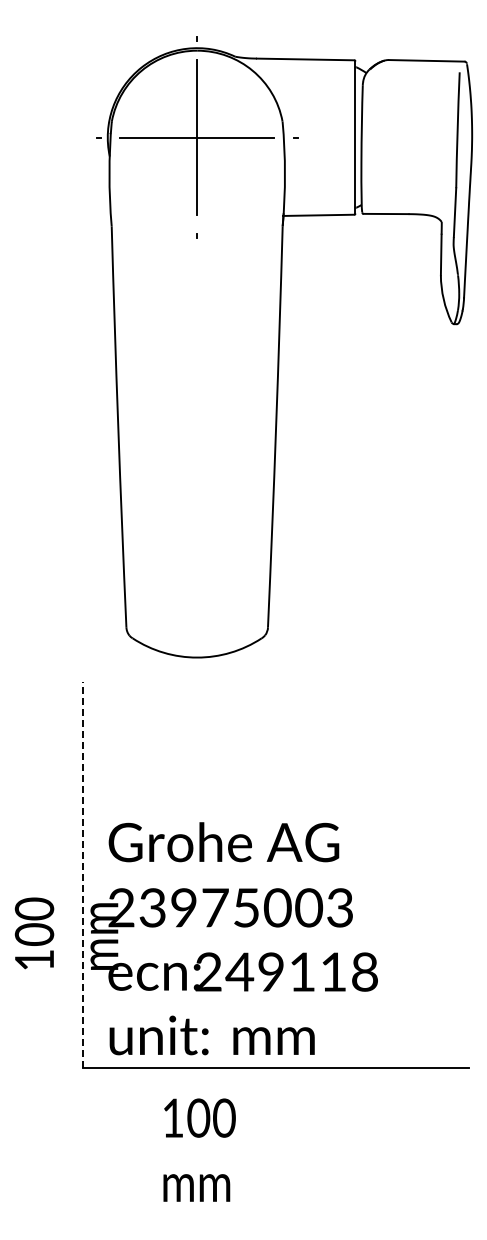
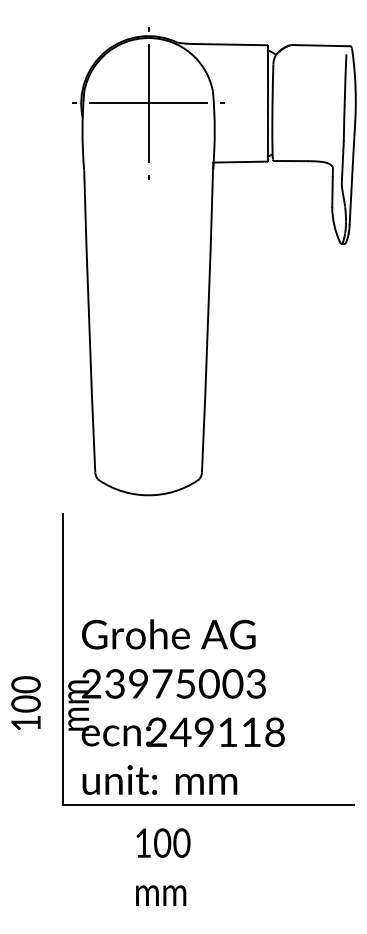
line: (83, 875) -> (62, 659), dashed -> solid
text: (199, 1149) -> (163, 866), moved

